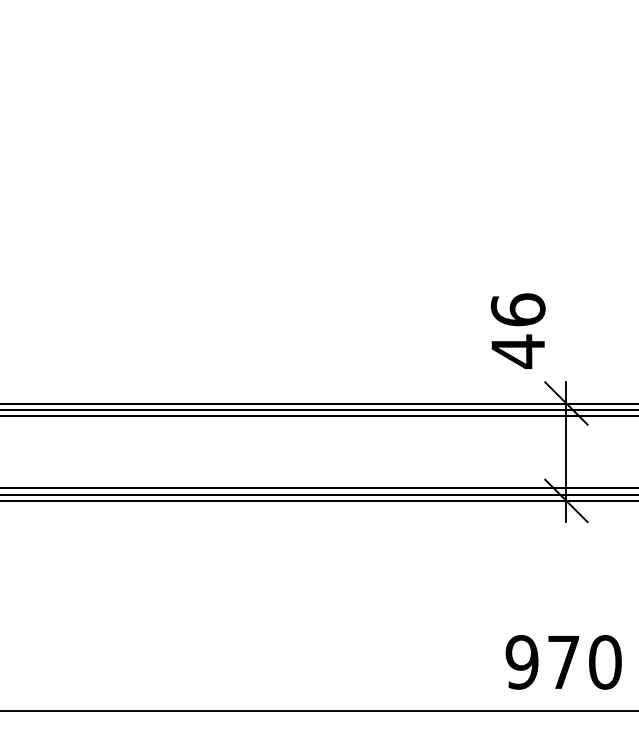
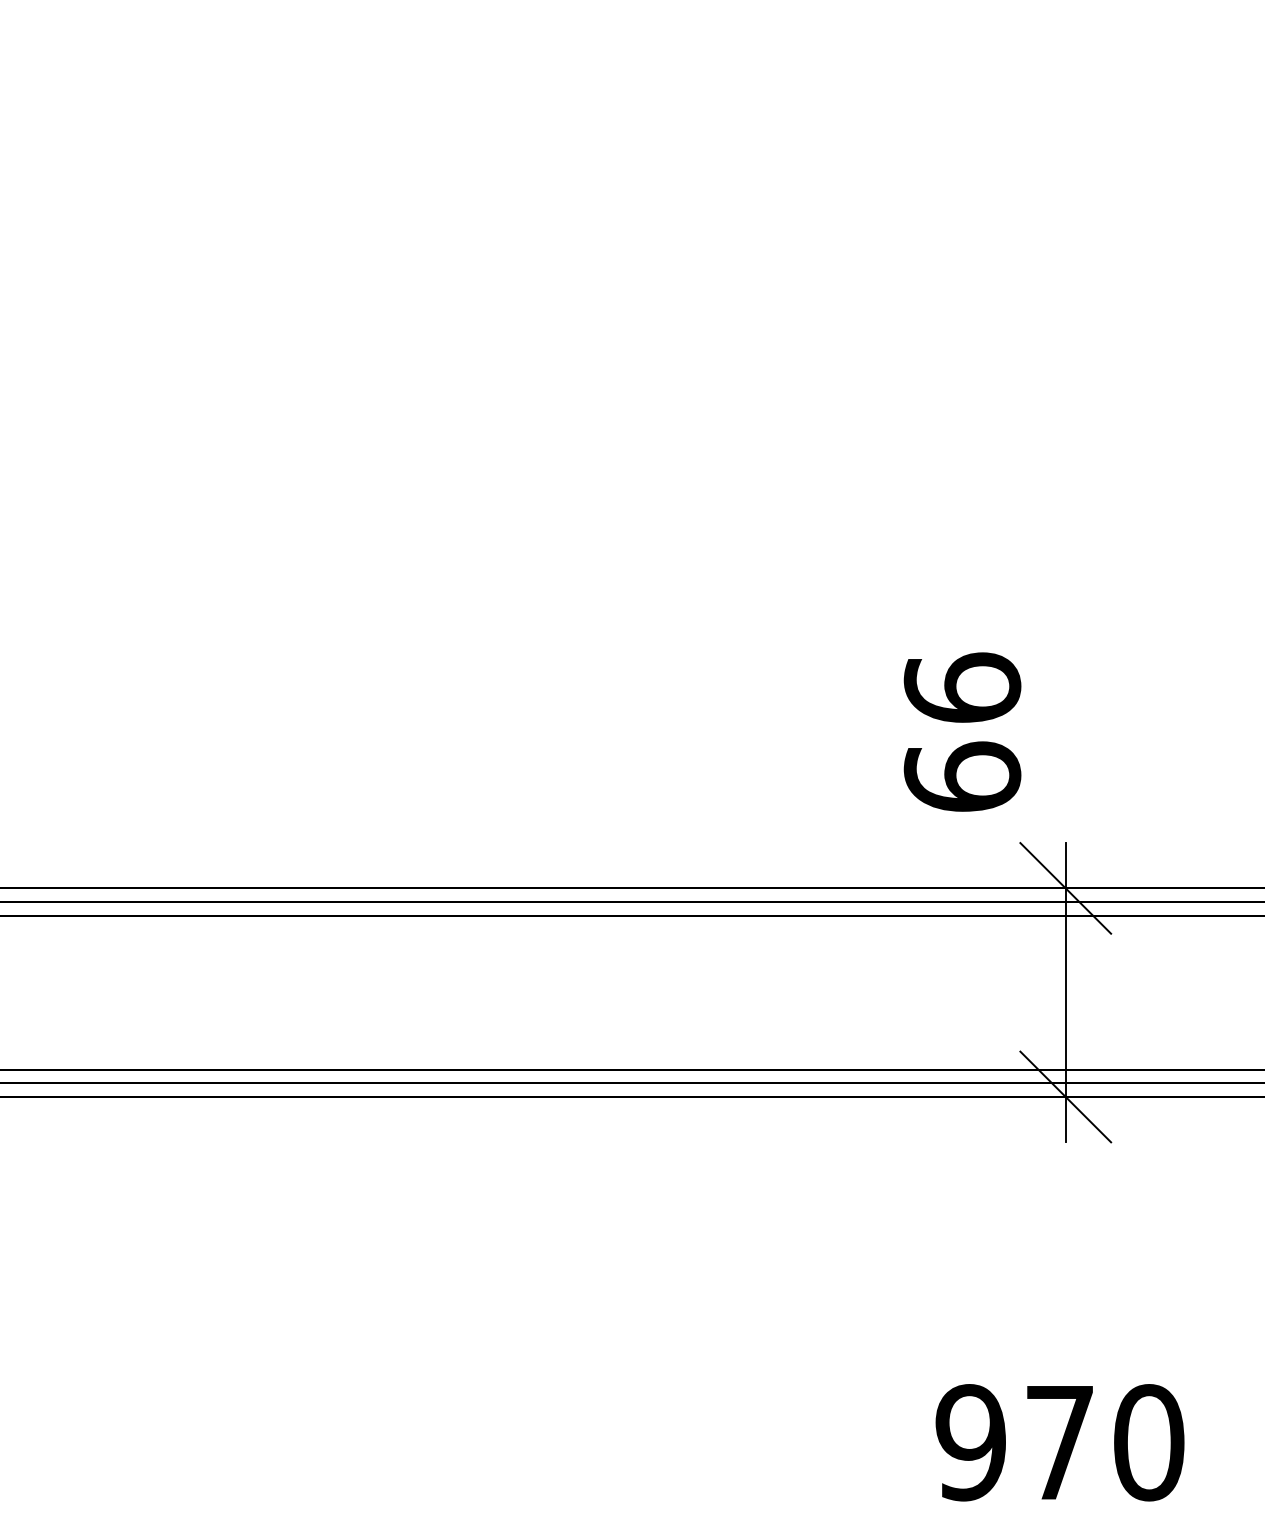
text: (517, 351) -> (960, 777), 46 -> 66

